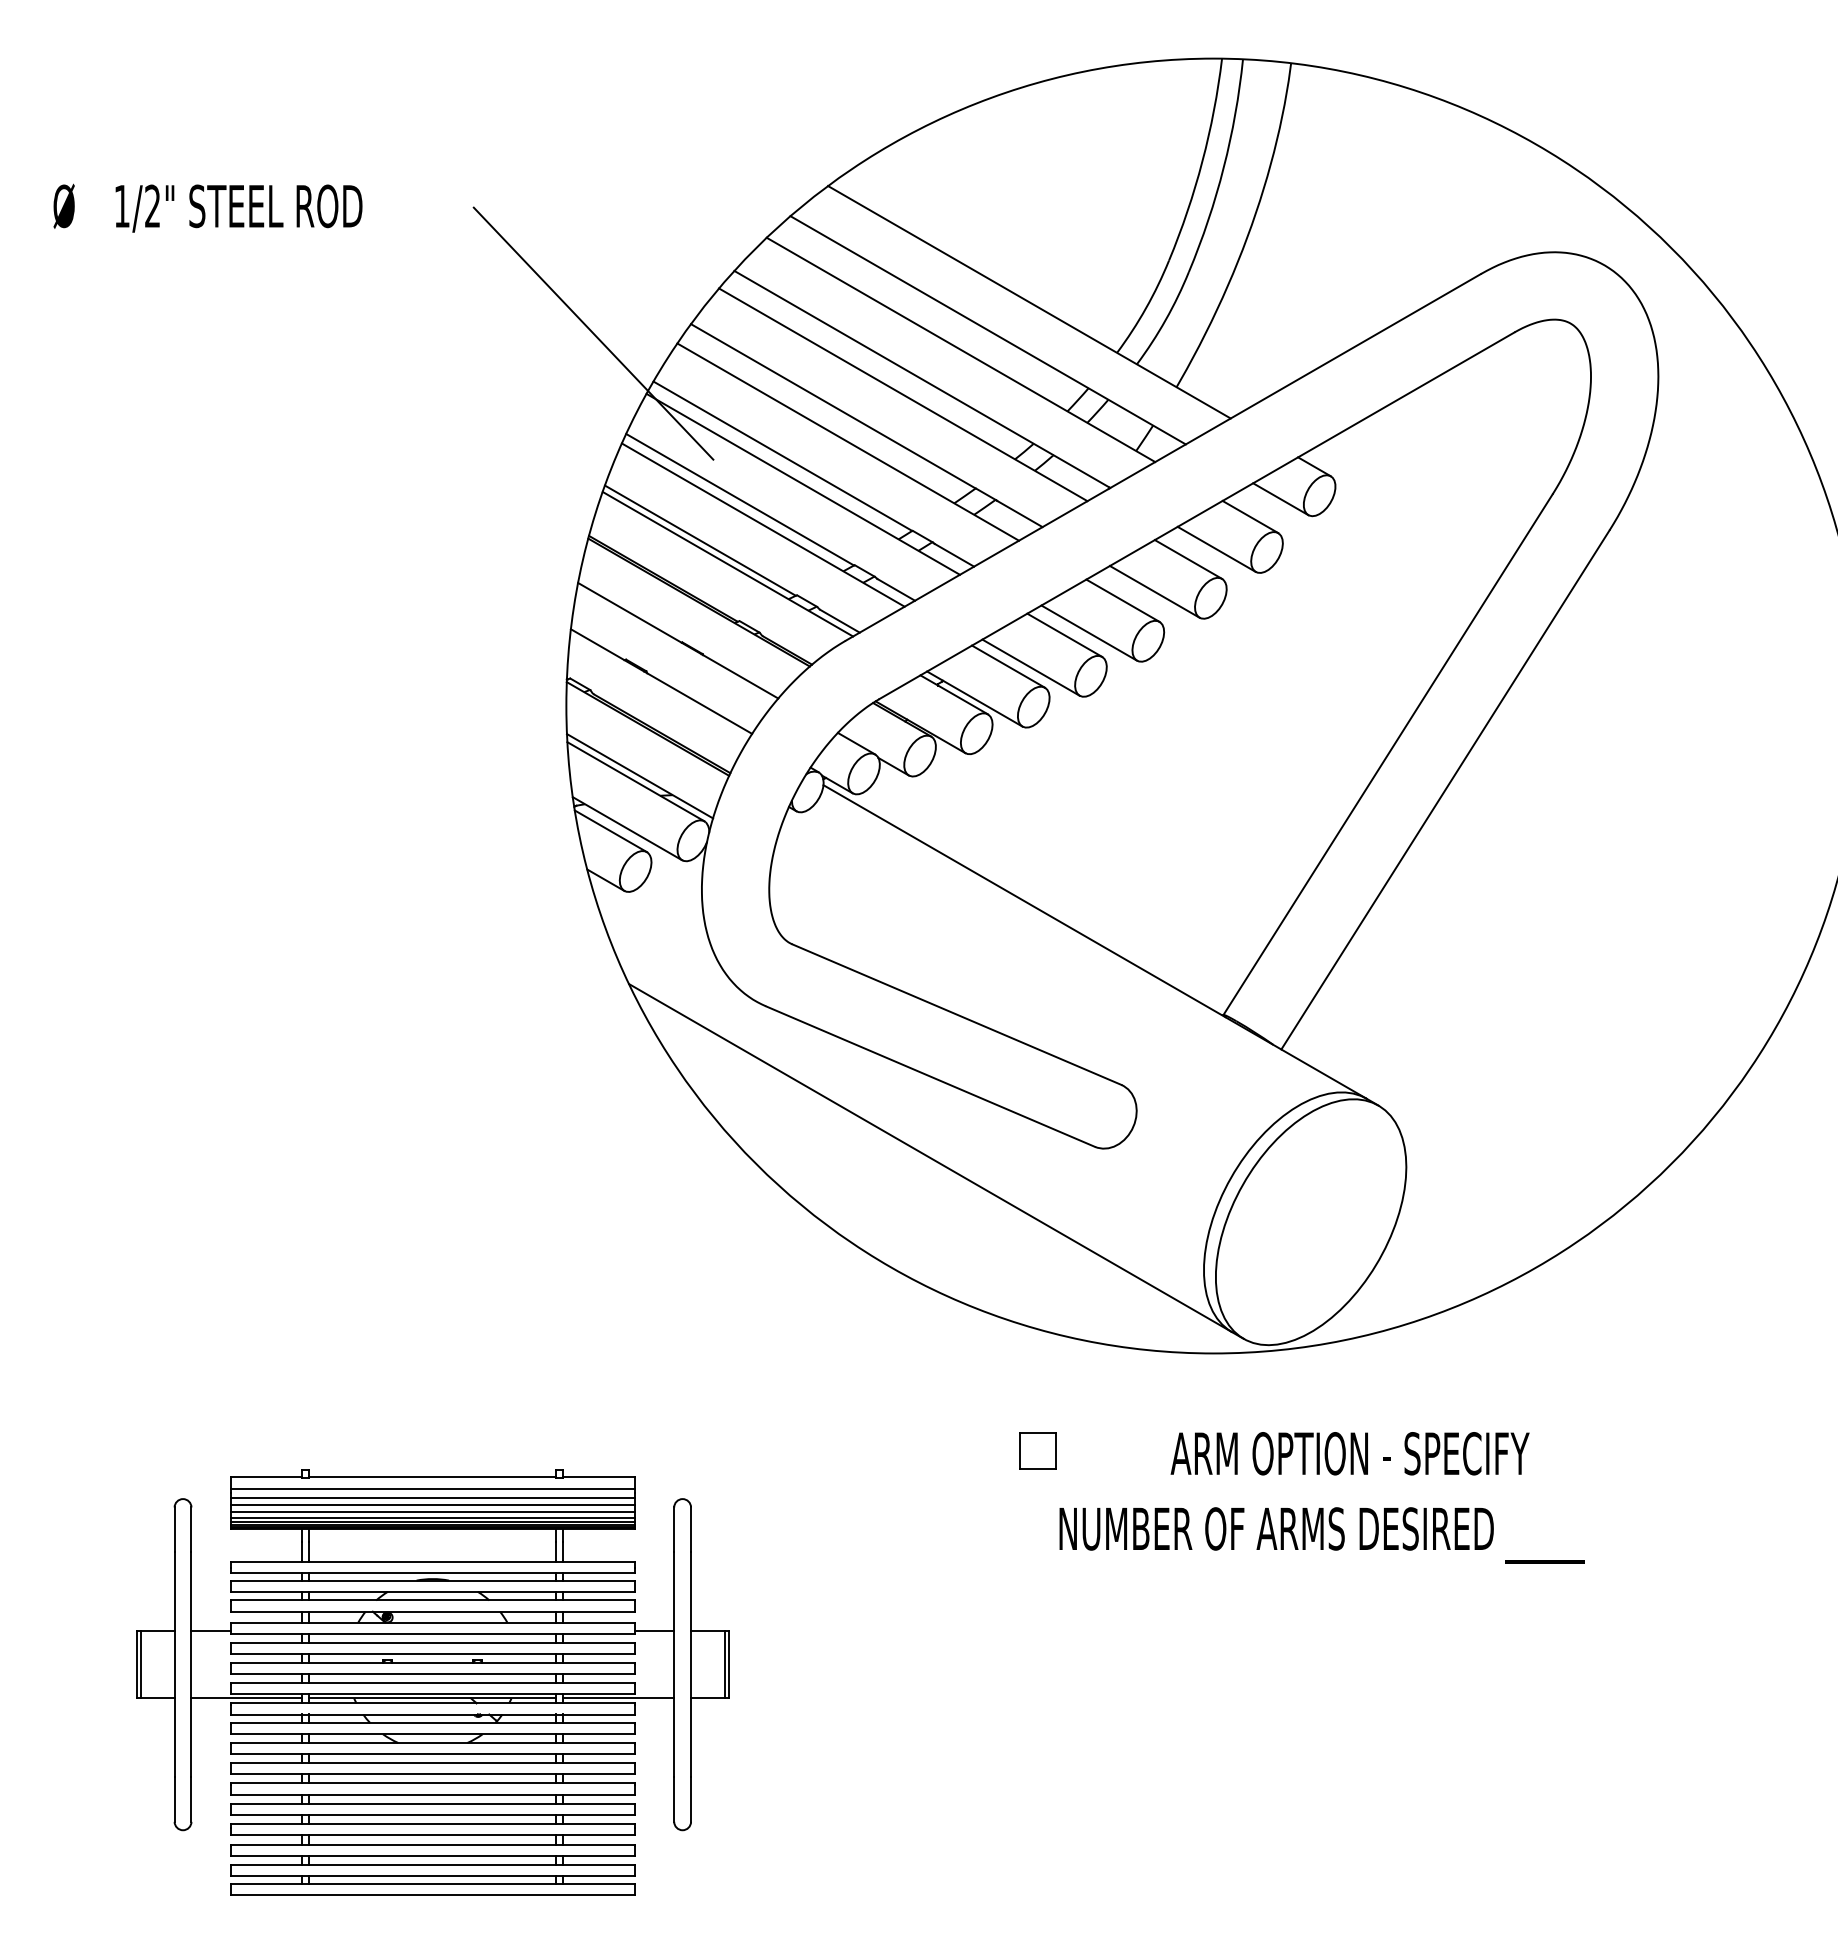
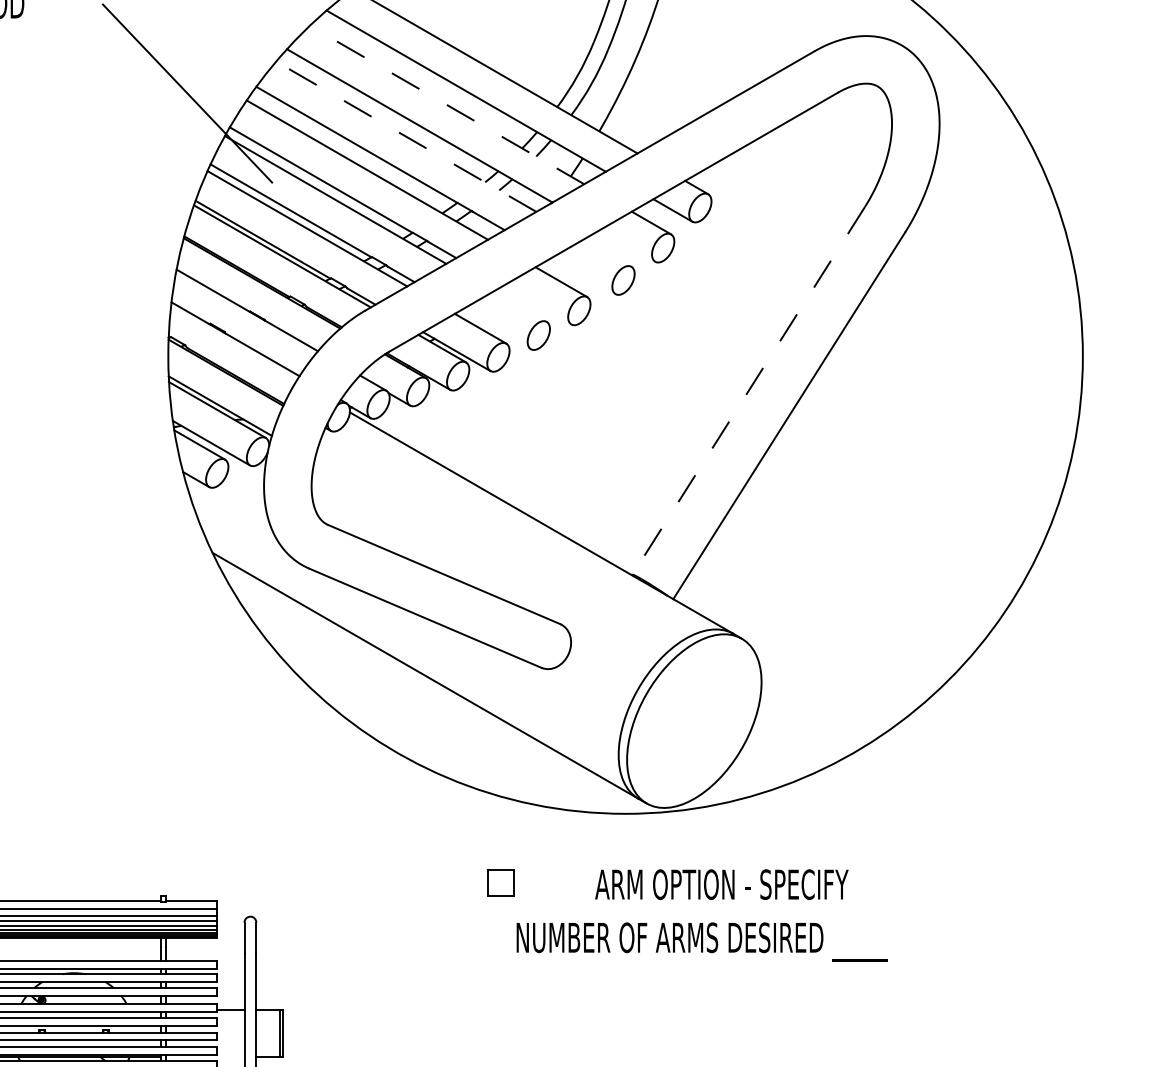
line: (960, 349) -> (446, 104), solid -> dashed
line: (903, 394) -> (406, 136), solid -> dashed
line: (1216, 548) -> (627, 245), removed
line: (1188, 559) -> (607, 253), removed
line: (1154, 591) -> (583, 275), removed
line: (1089, 632) -> (537, 304), removed
line: (1064, 634) -> (520, 306), removed
line: (1030, 667) -> (496, 329), removed
line: (1388, 754) -> (748, 390), solid -> dashed
line: (618, 1698) -> (205, 1057), removed

